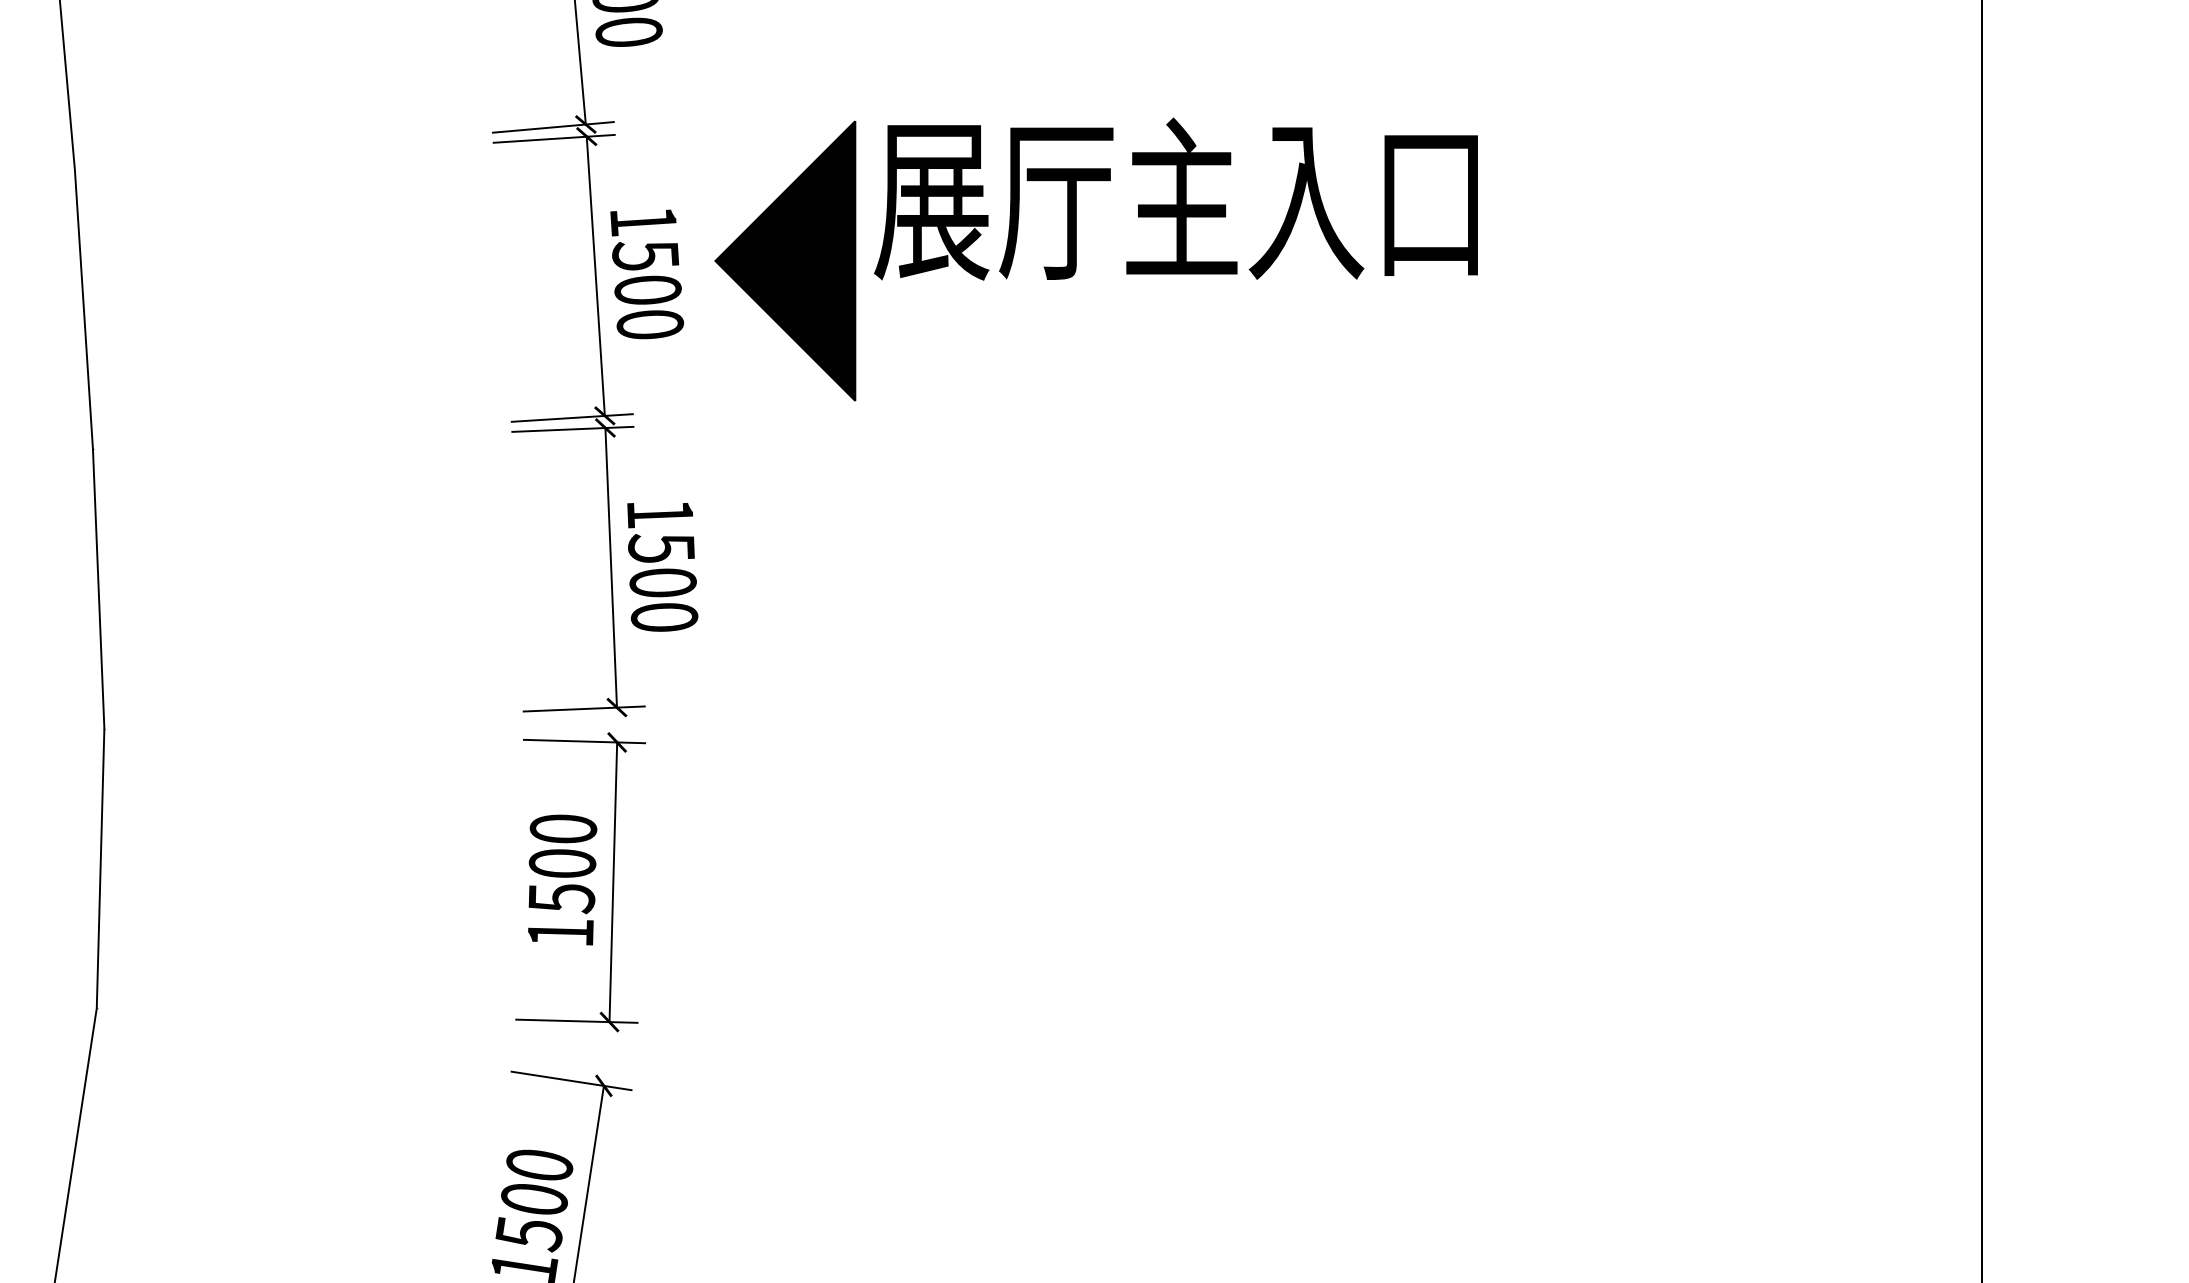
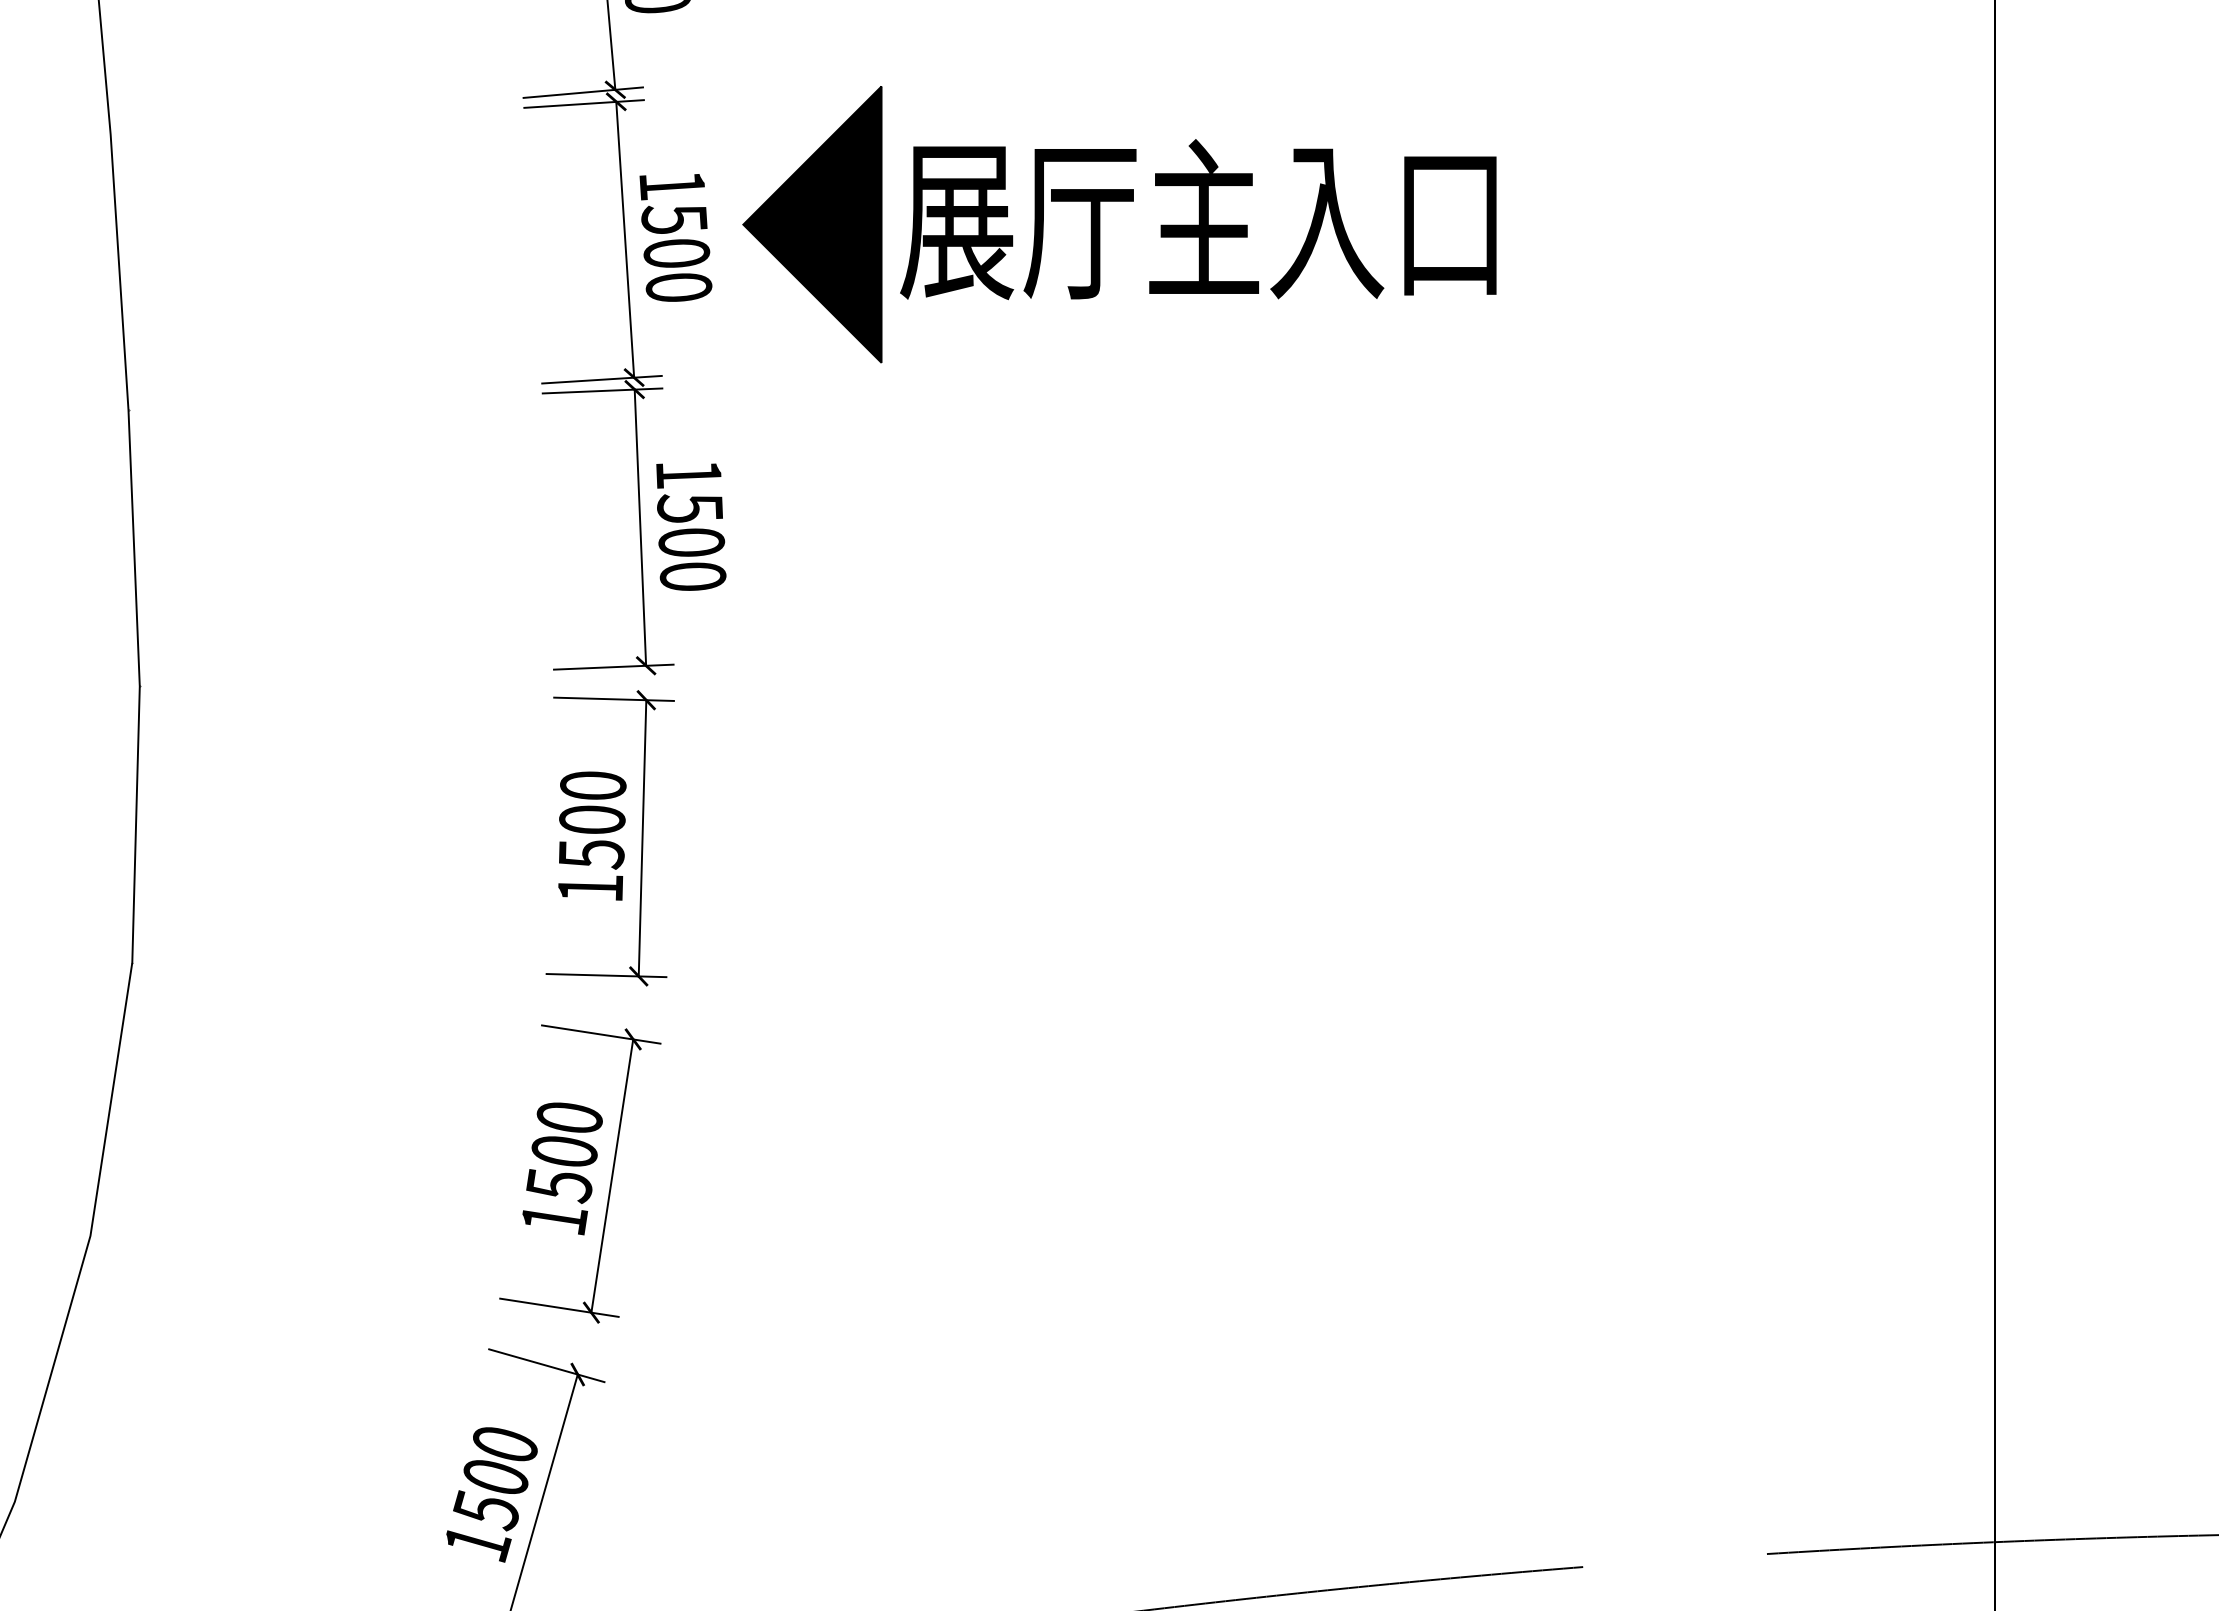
text: (1176, 199) -> (1198, 219), moved

